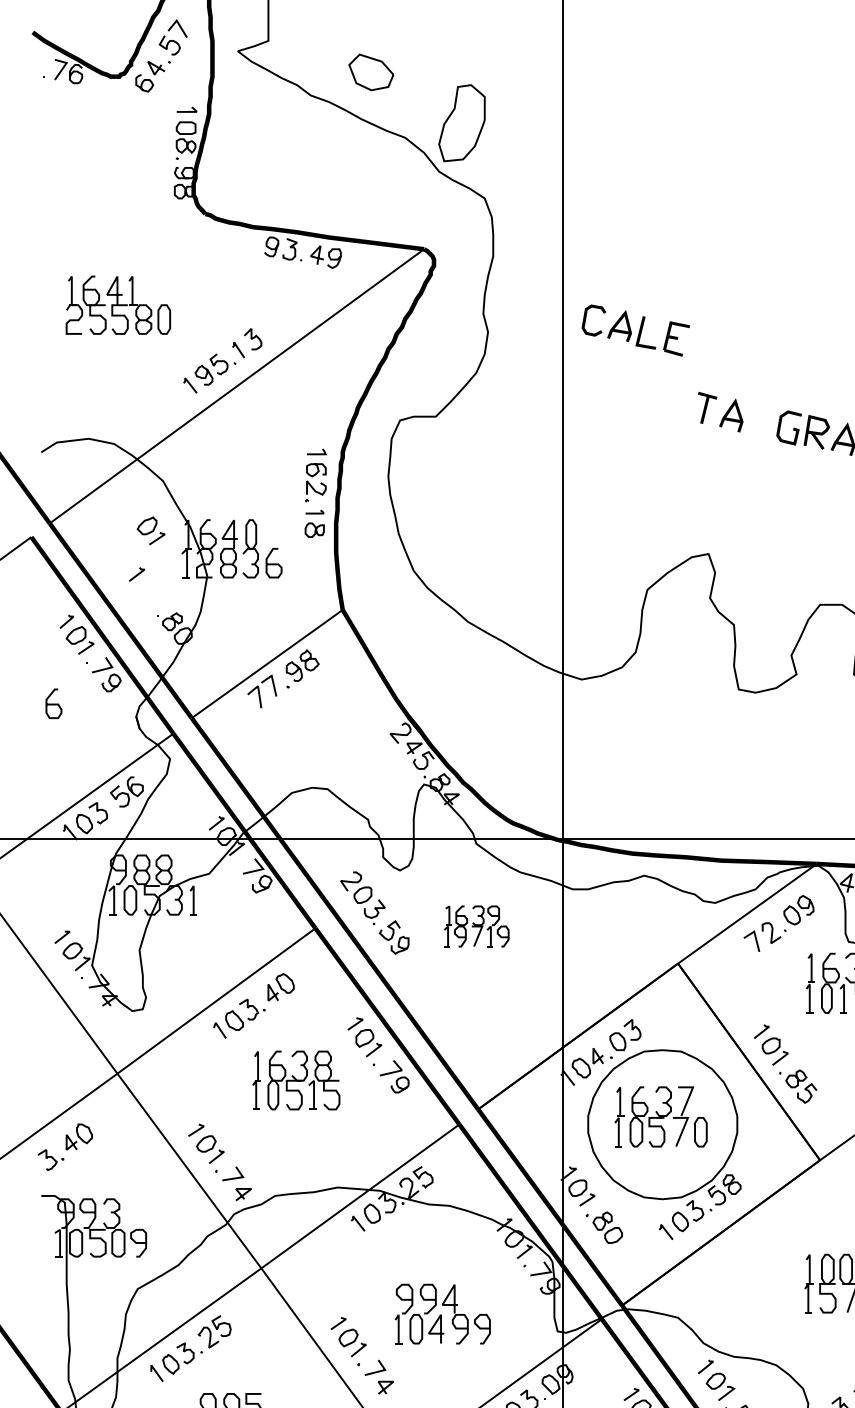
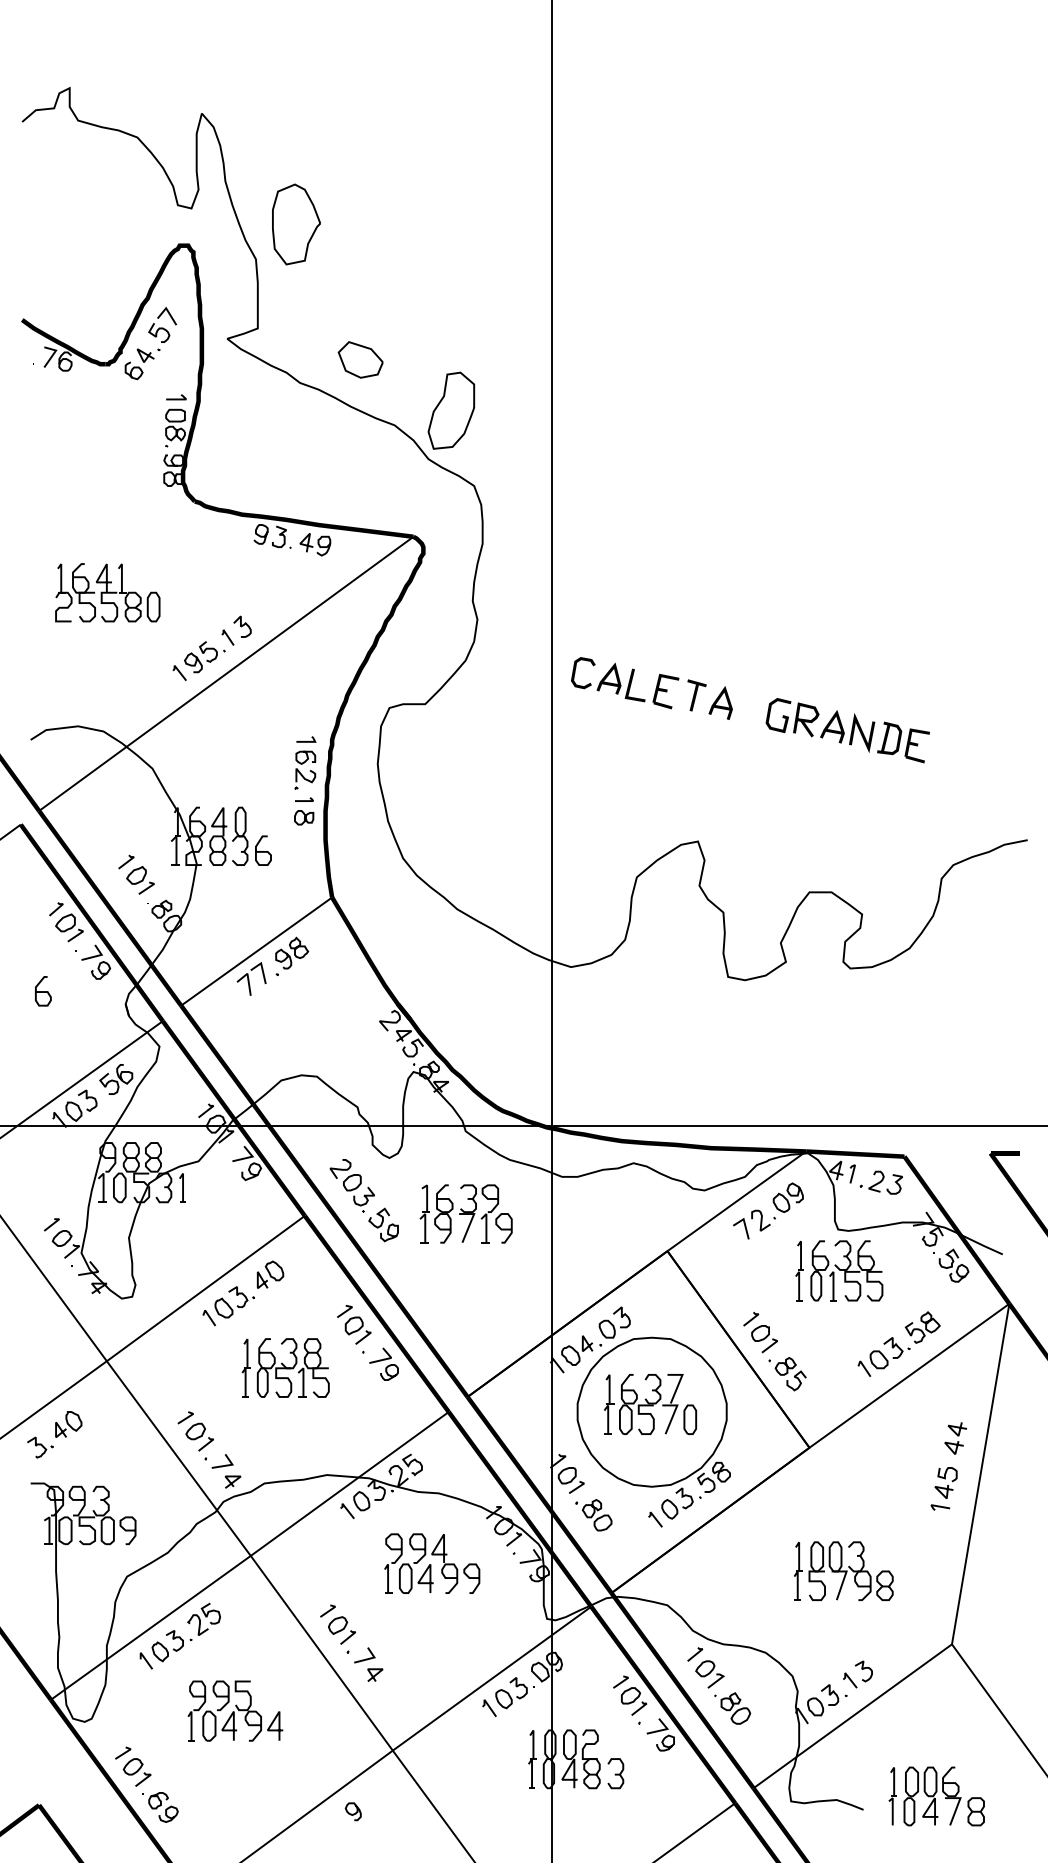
part: (636, 330) -> (625, 683), moved
part: (151, 530) -> (140, 880), moved
part: (476, 925) -> (465, 1213), size x1.43
part: (443, 1313) -> (432, 1563), moved

